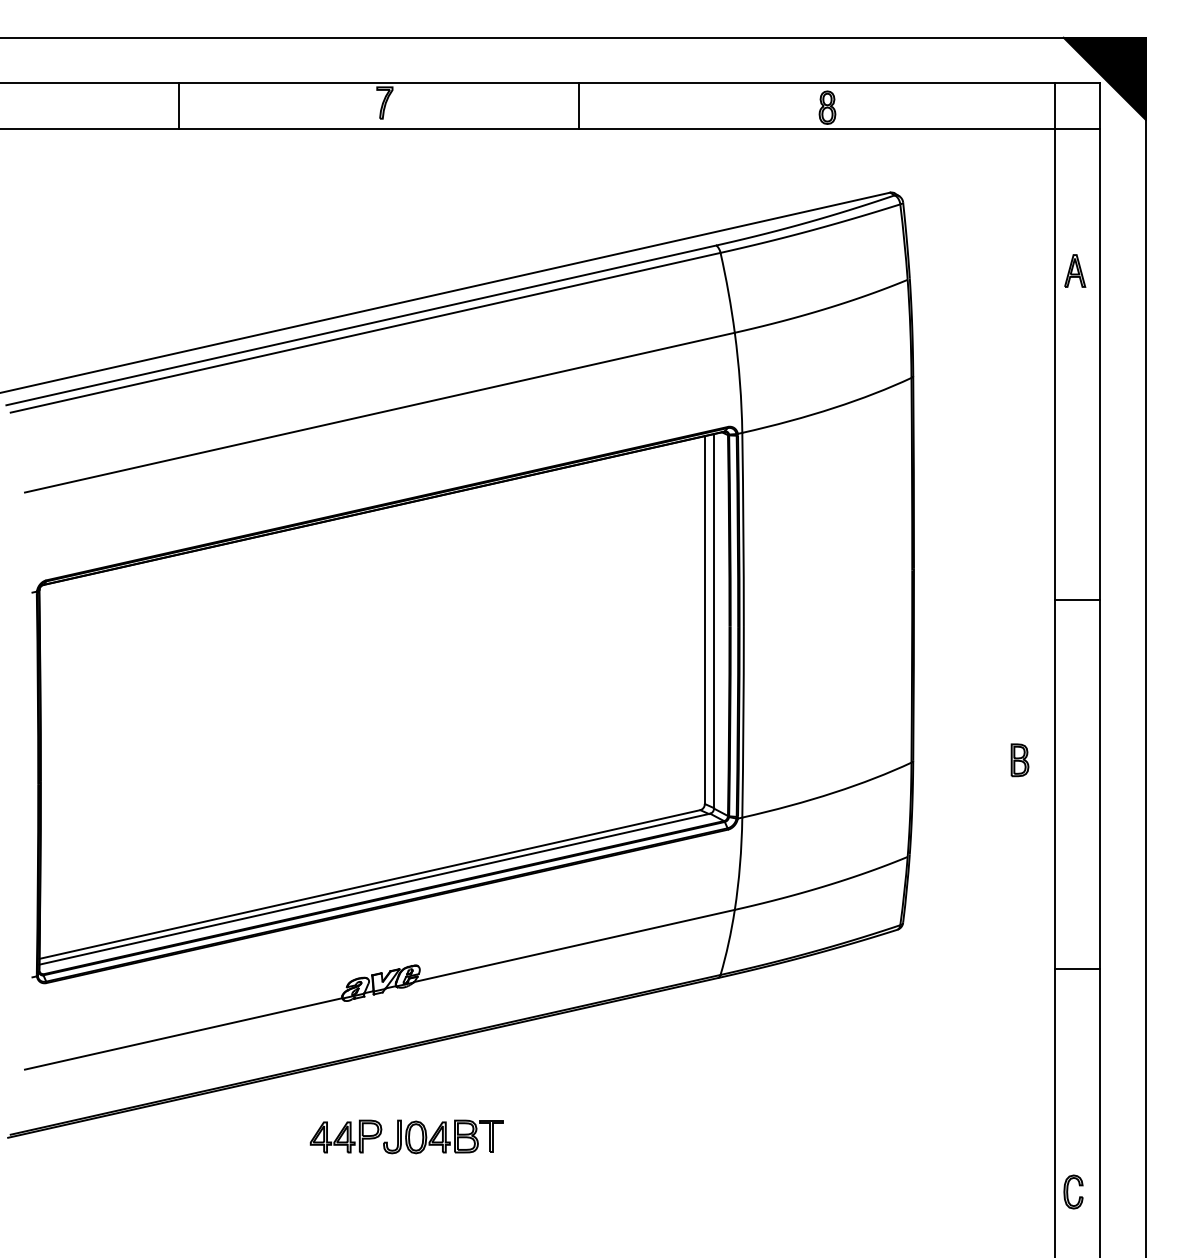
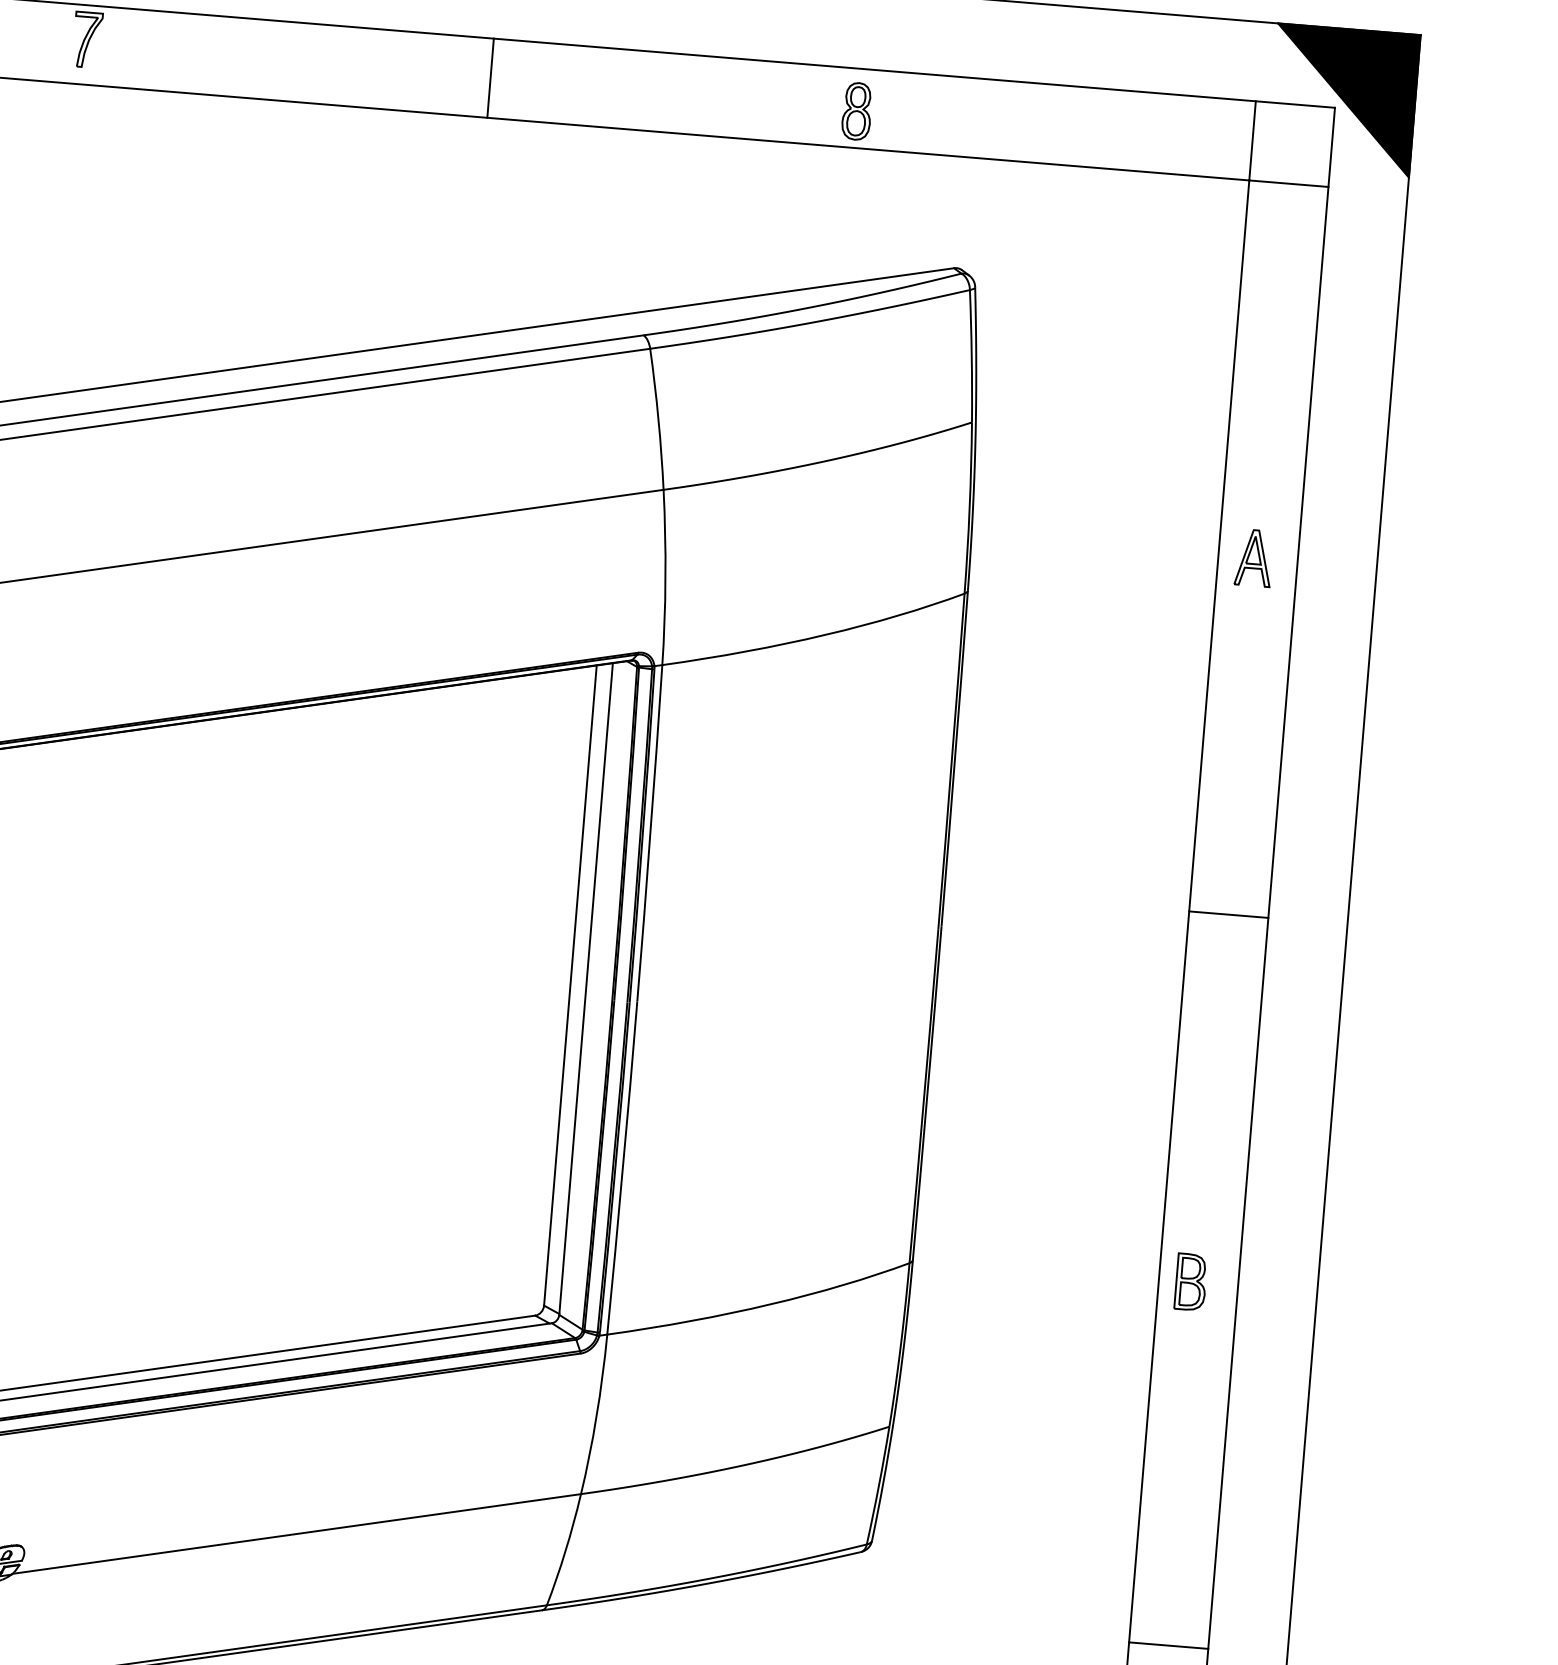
line: (578, 105) -> (490, 77), moved
part: (1075, 270) -> (1254, 557), moved
line: (1077, 599) -> (1229, 914), moved
part: (1019, 760) -> (1190, 1282), moved

